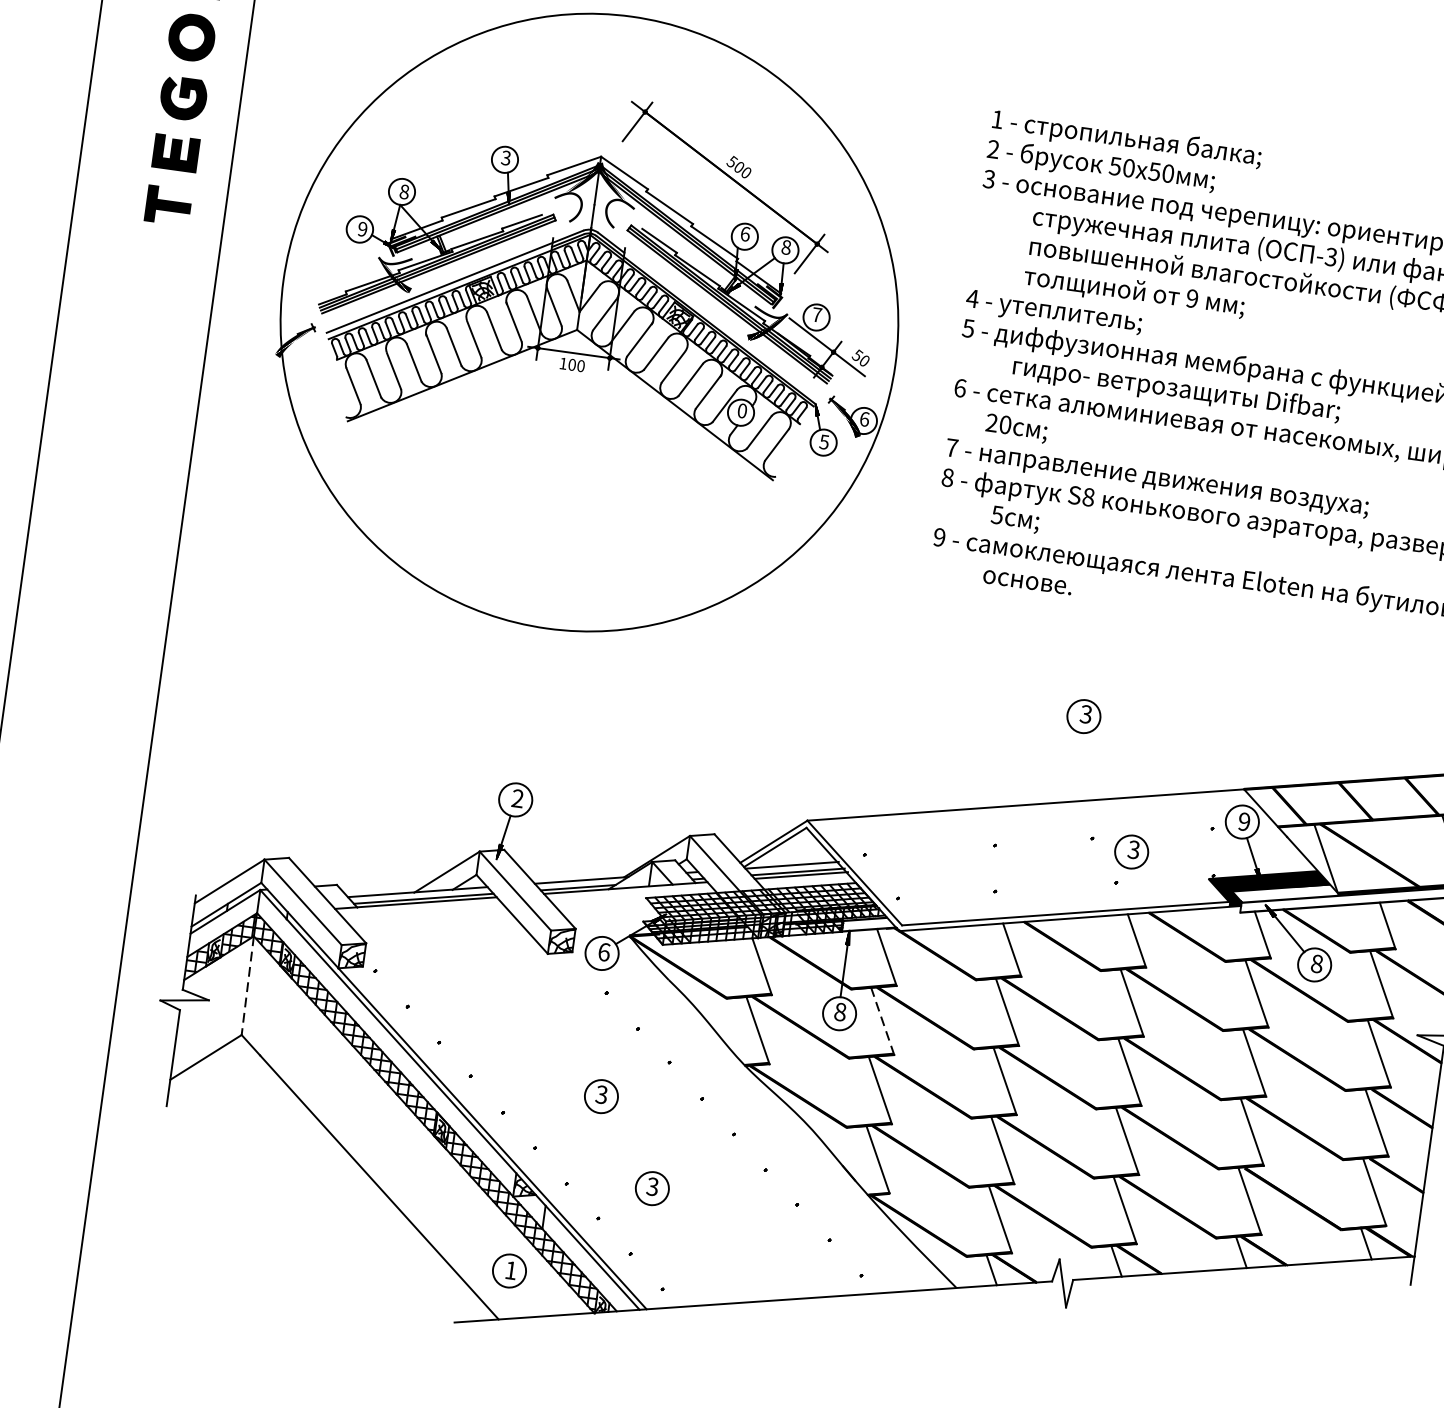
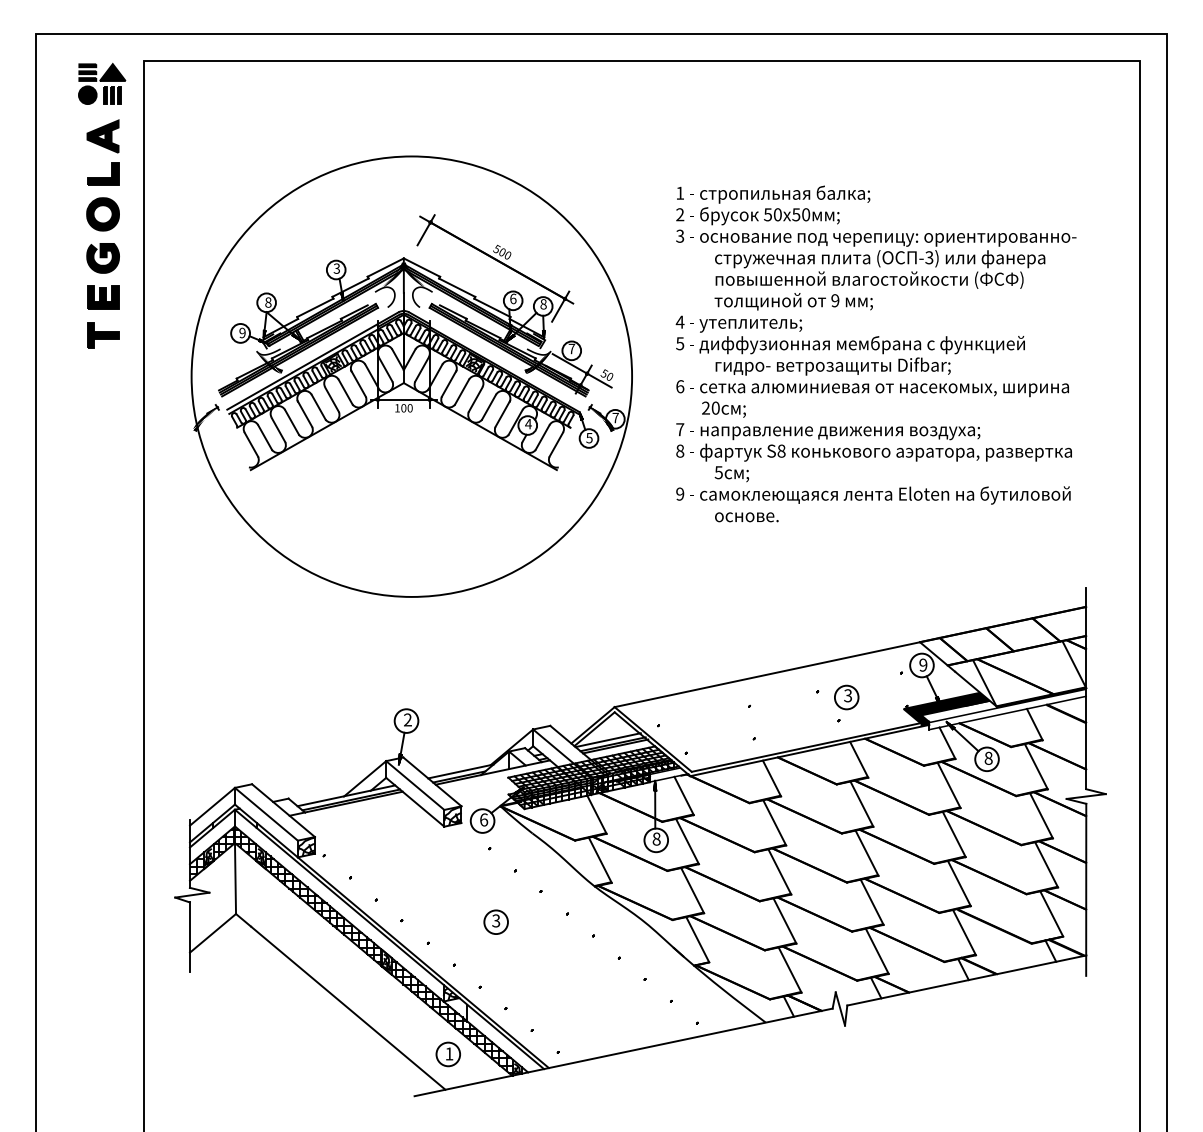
text: (742, 410) -> (528, 423), 0 -> 4
text: (864, 418) -> (615, 417), 6 -> 7
part: (1083, 716) -> (799, 606), removed
line: (247, 986) -> (235, 879), dashed -> solid
line: (882, 1021) -> (687, 841), dashed -> solid
part: (651, 1187) -> (540, 981), removed

